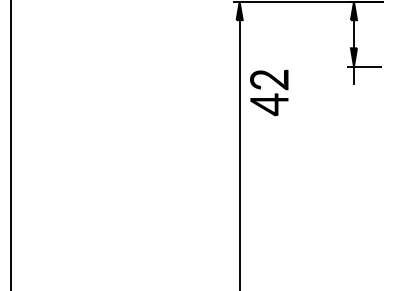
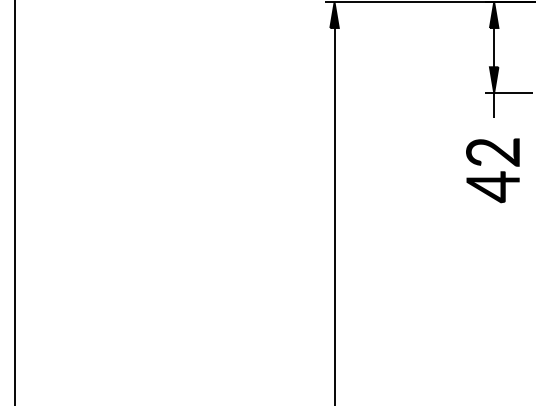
text: (268, 92) -> (492, 170), moved

